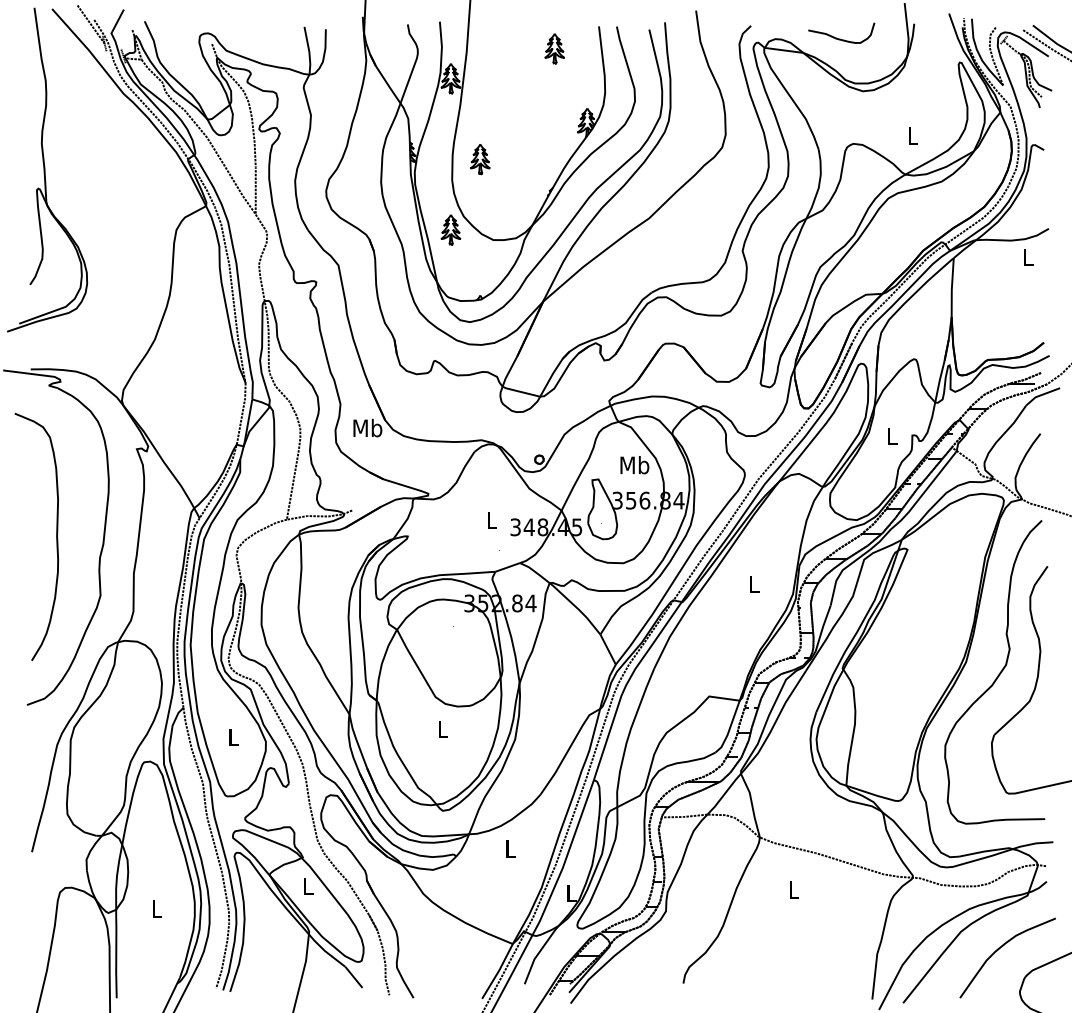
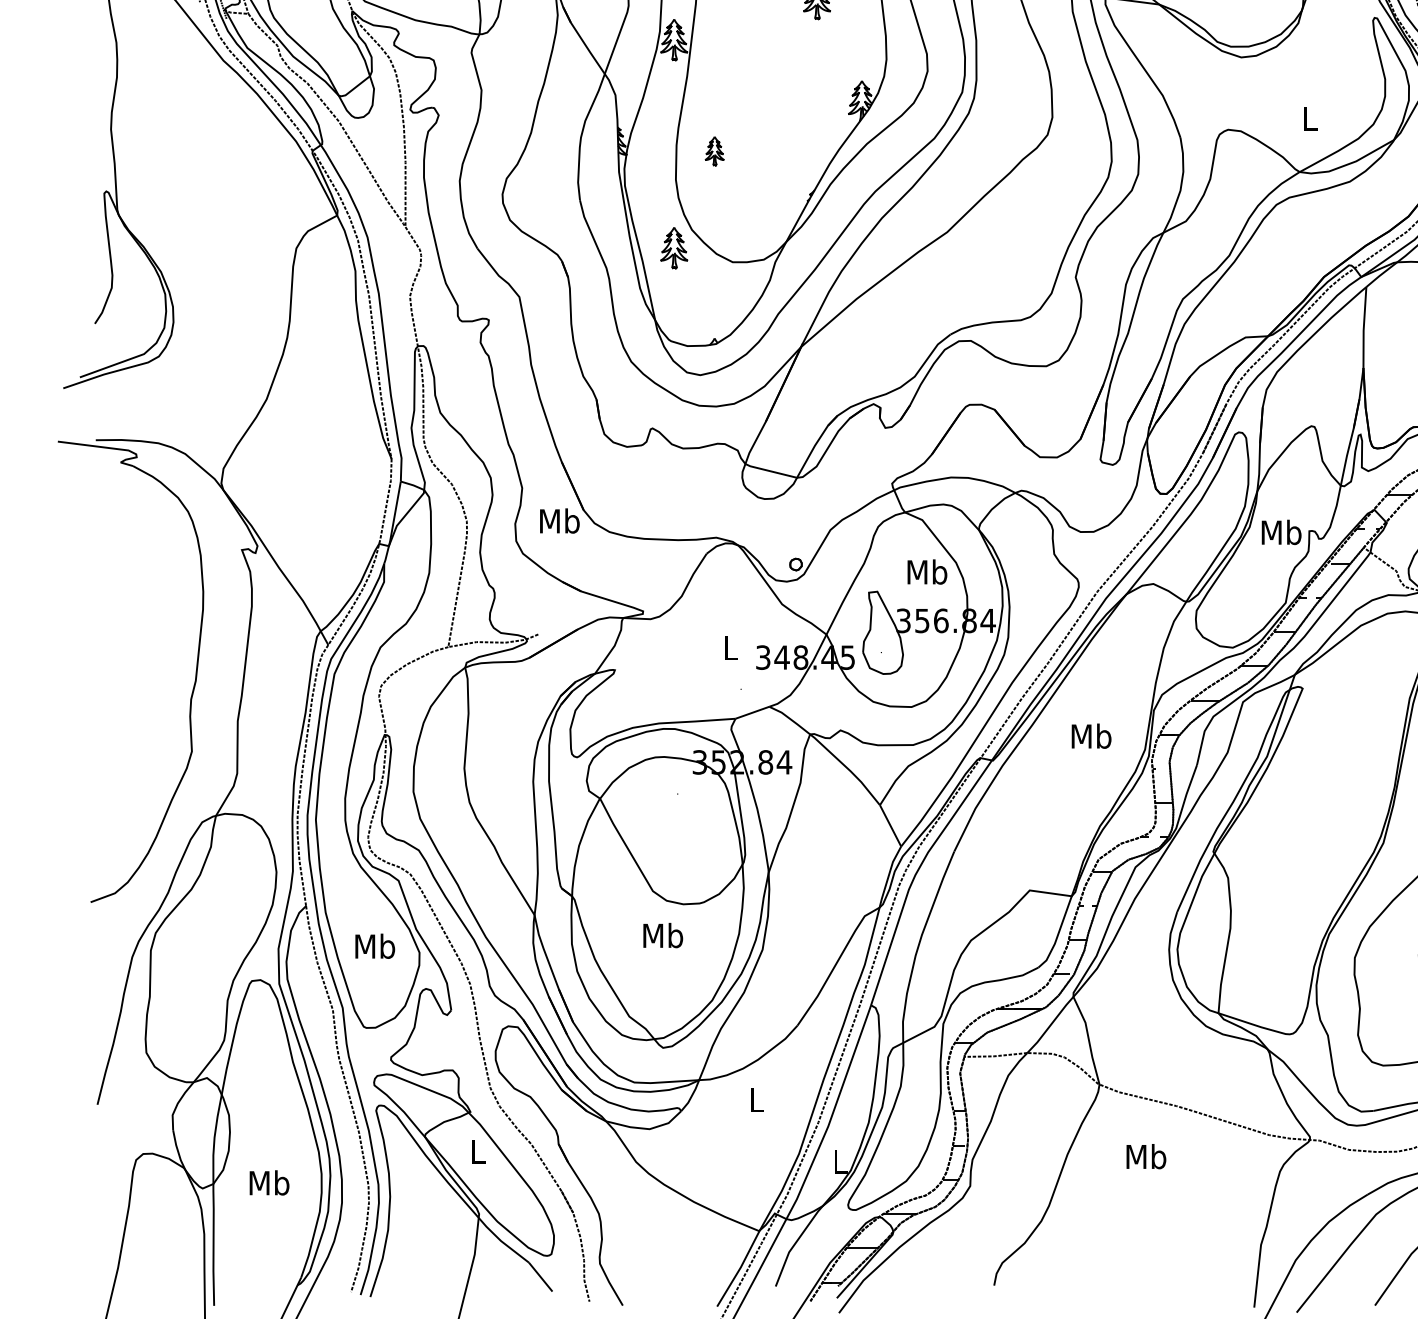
part: (480, 159) -> (714, 151), size x0.7
text: (891, 436) -> (1280, 532), L -> Mb
curve: (56, 536) -> (131, 670), removed
text: (753, 584) -> (1090, 736), L -> Mb
text: (442, 729) -> (662, 935), L -> Mb
text: (233, 736) -> (374, 945), L -> Mb
text: (793, 889) -> (1145, 1156), L -> Mb
text: (156, 908) -> (268, 1182), L -> Mb

